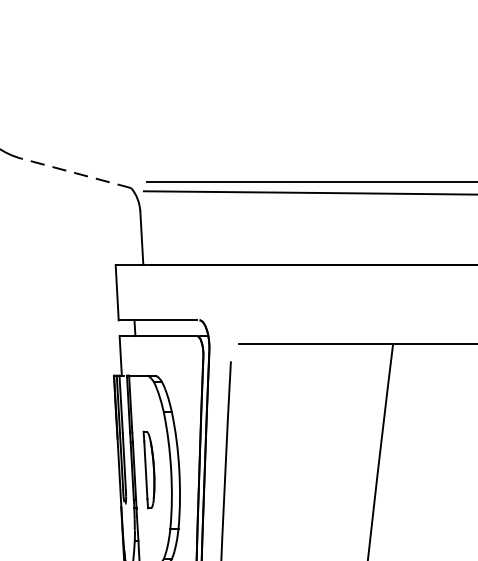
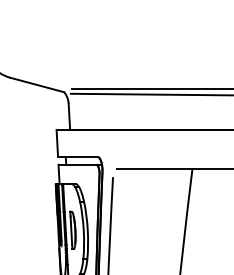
line: (76, 174) -> (37, 85), dashed -> solid

